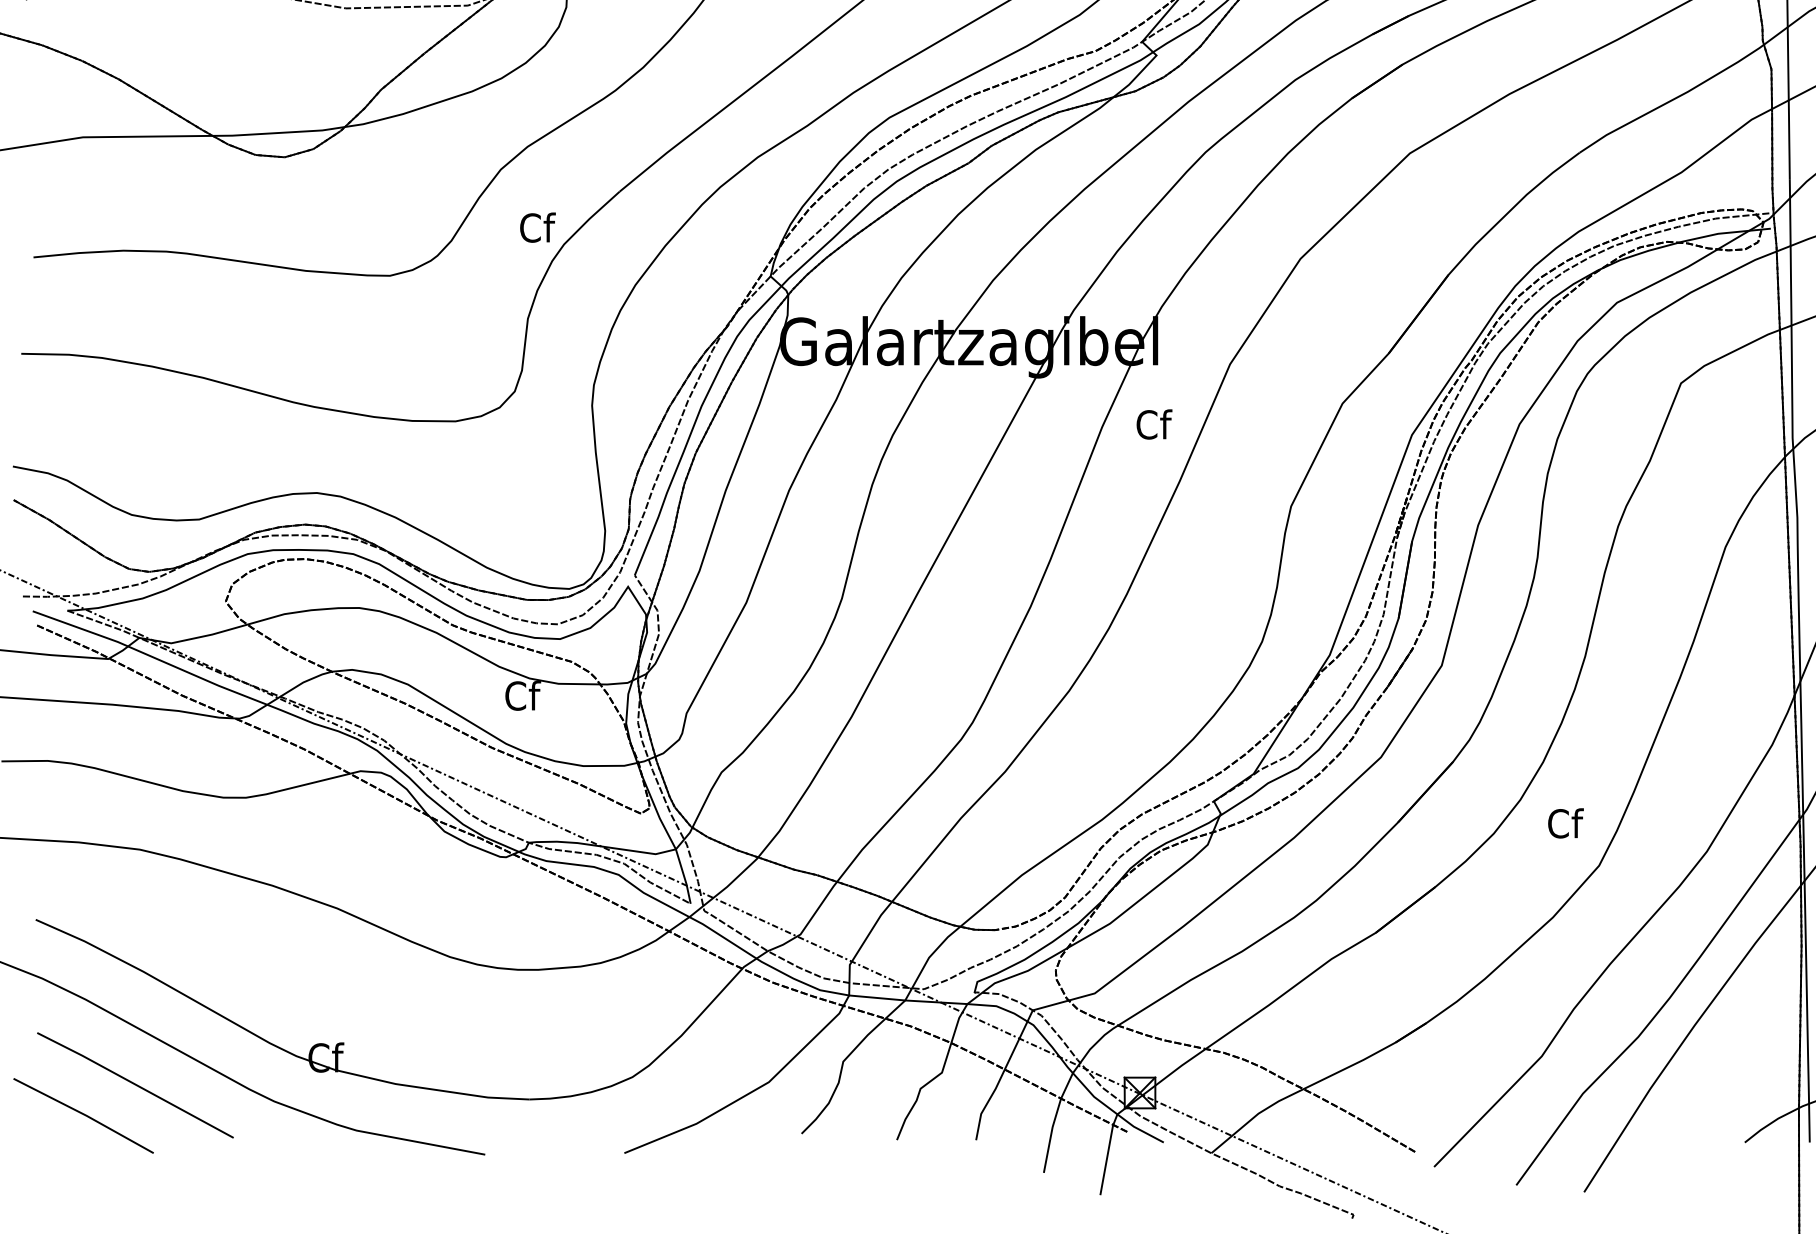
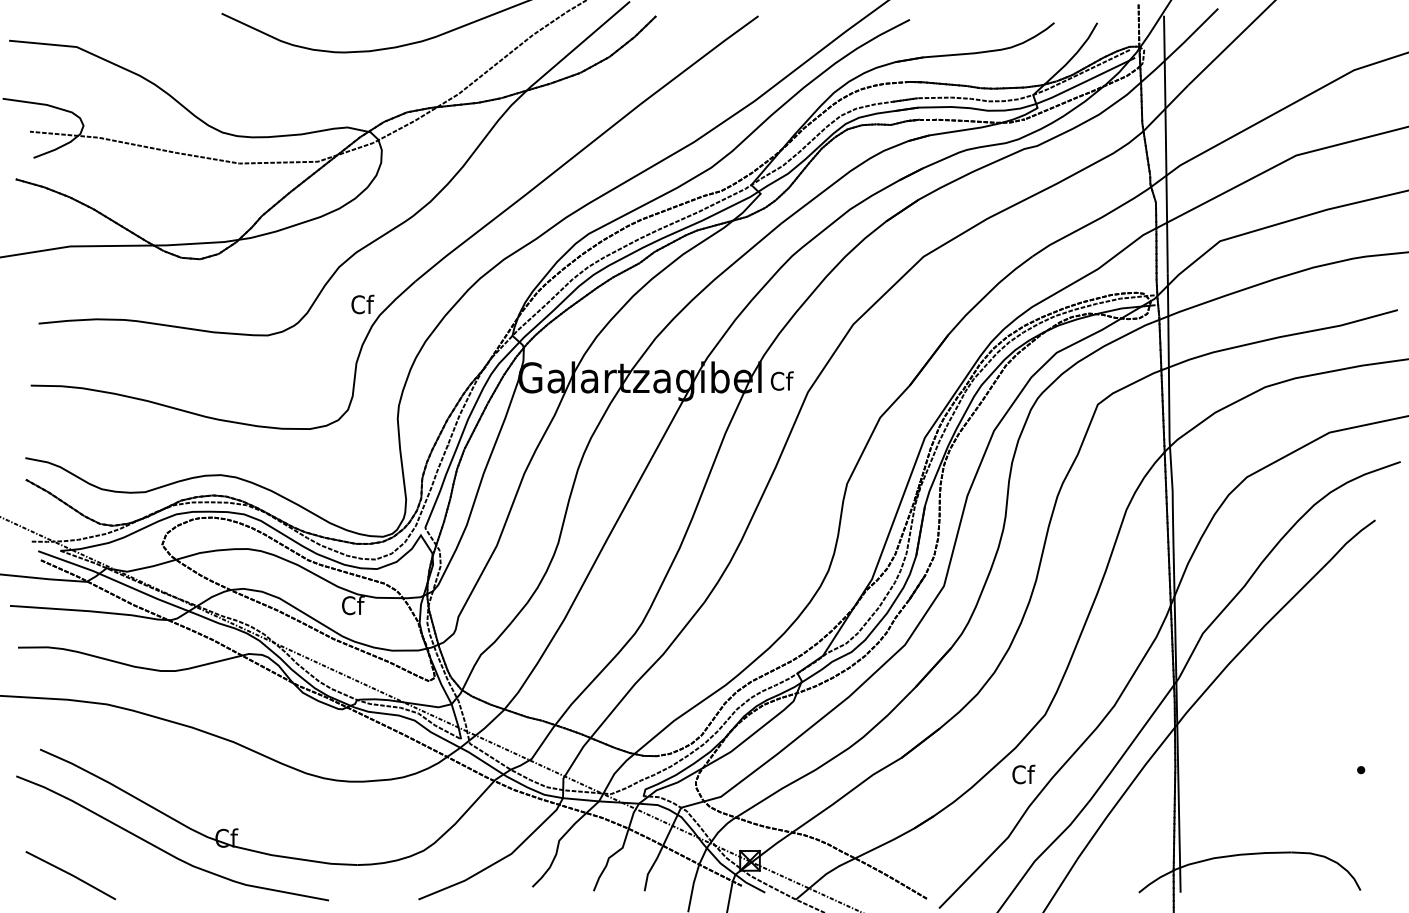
text: (1153, 423) -> (781, 380), moved
text: (1565, 823) -> (1023, 774), moved
line: (135, 1084) -> (104, 855), removed

